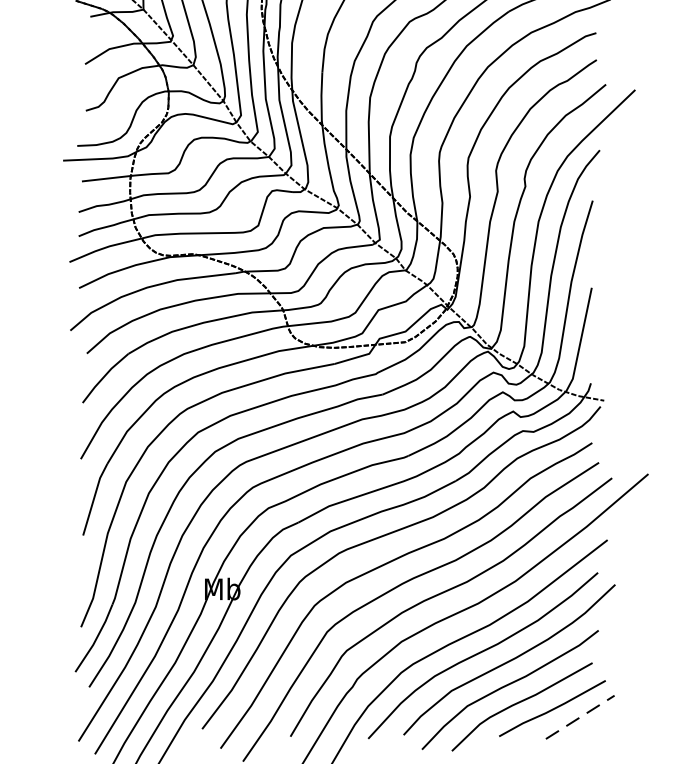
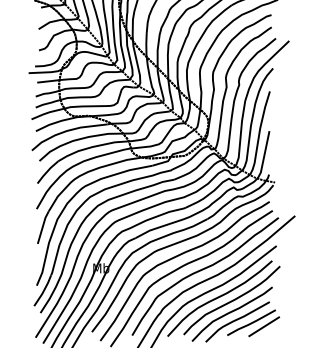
line: (580, 716) -> (264, 326), dashed -> solid

